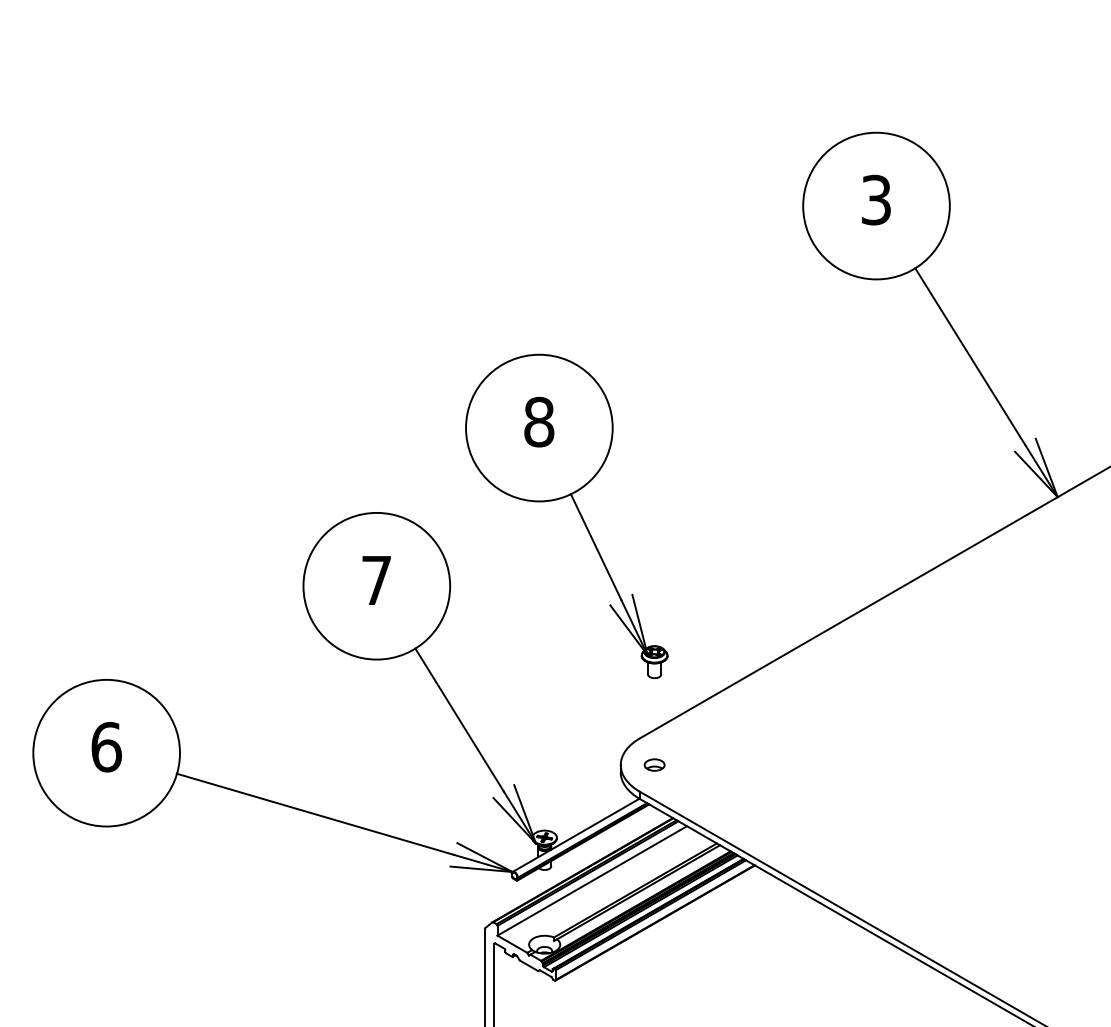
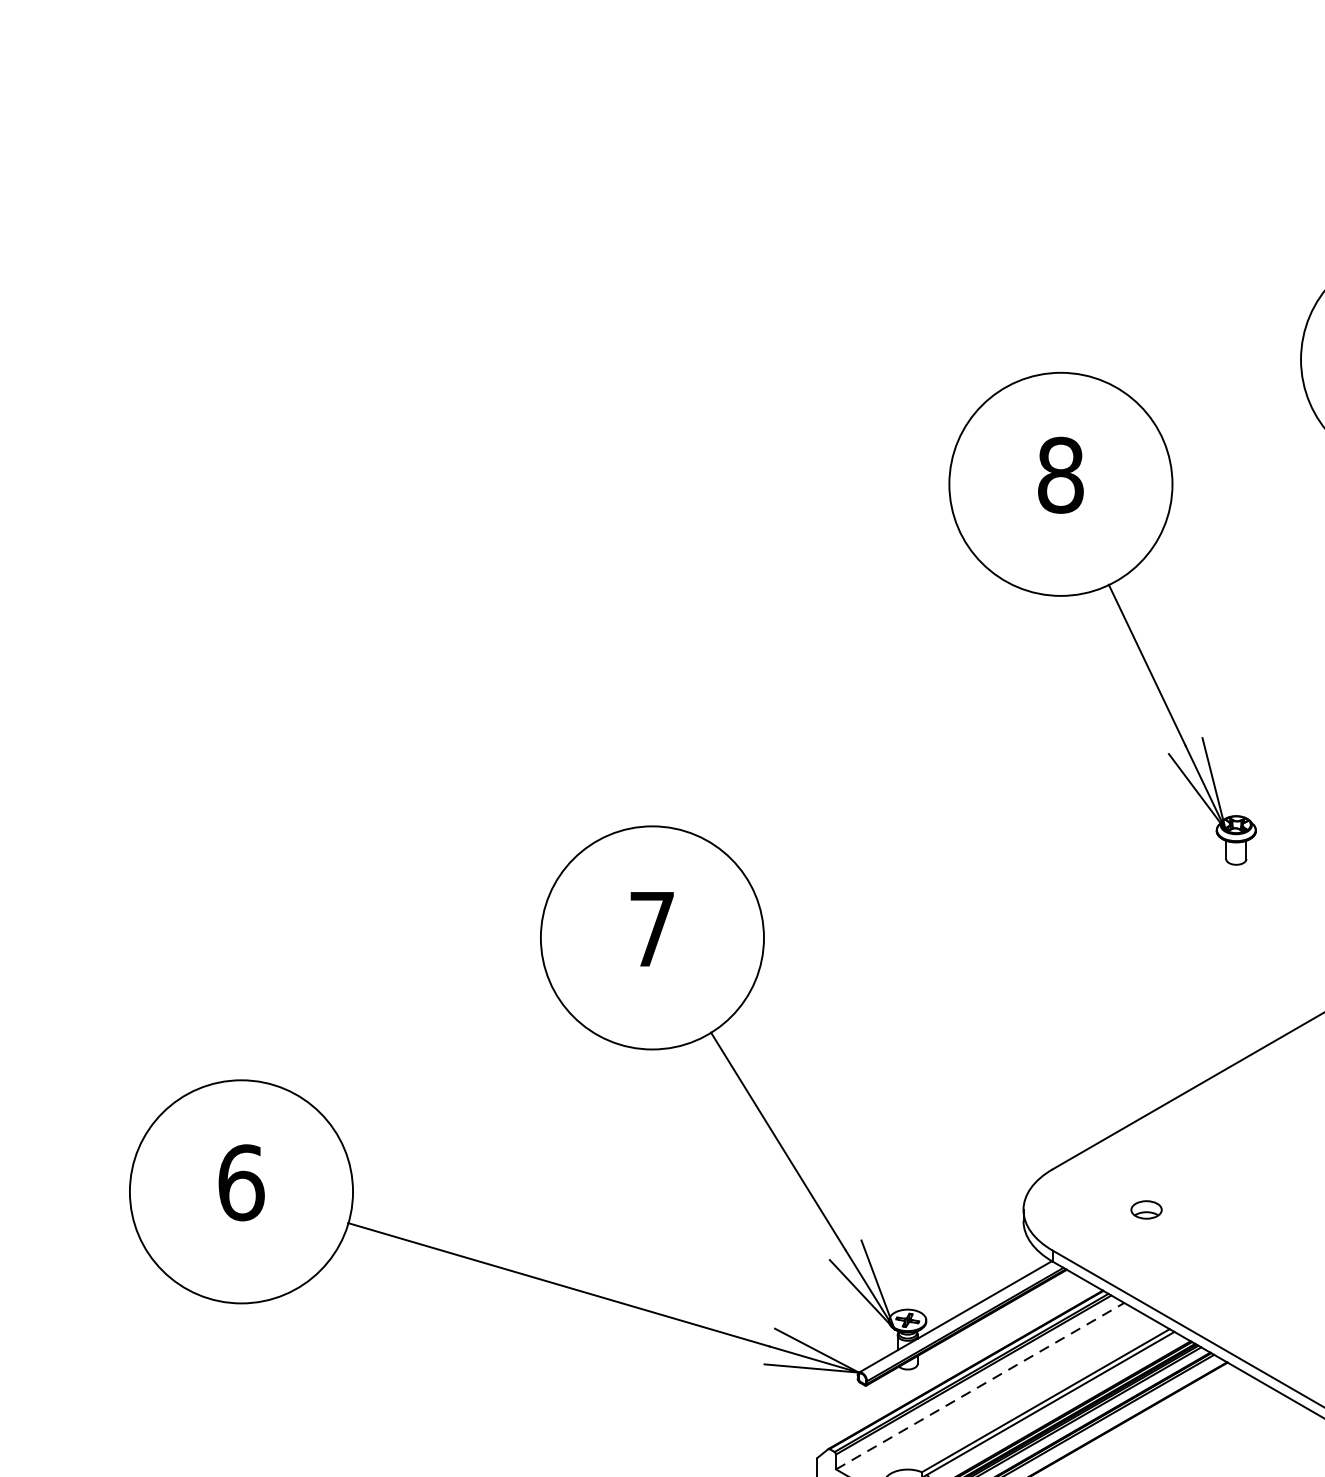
part: (577, 510) -> (1118, 609), moved
part: (654, 764) -> (1146, 1209), moved
line: (592, 880) -> (980, 1385), solid -> dashed

